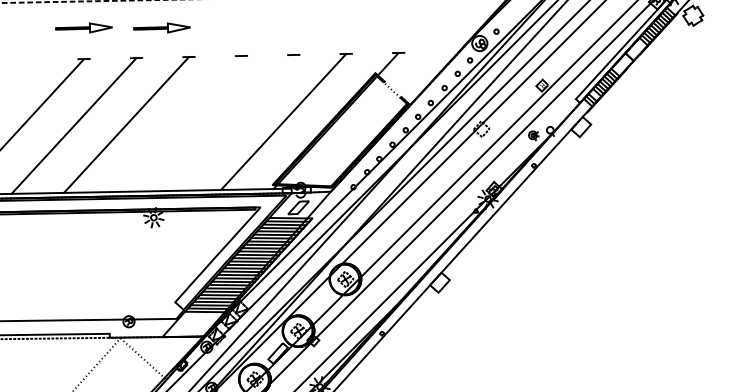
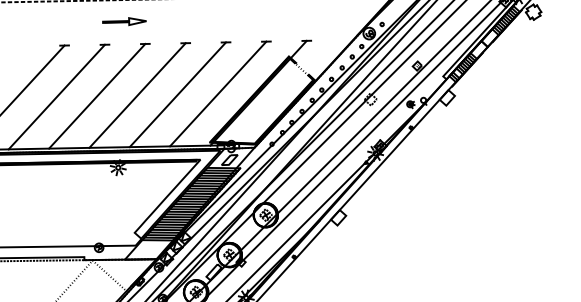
part: (83, 27) -> (64, 21), removed
line: (230, 122) -> (177, 94), added
line: (178, 123) -> (137, 95), added

